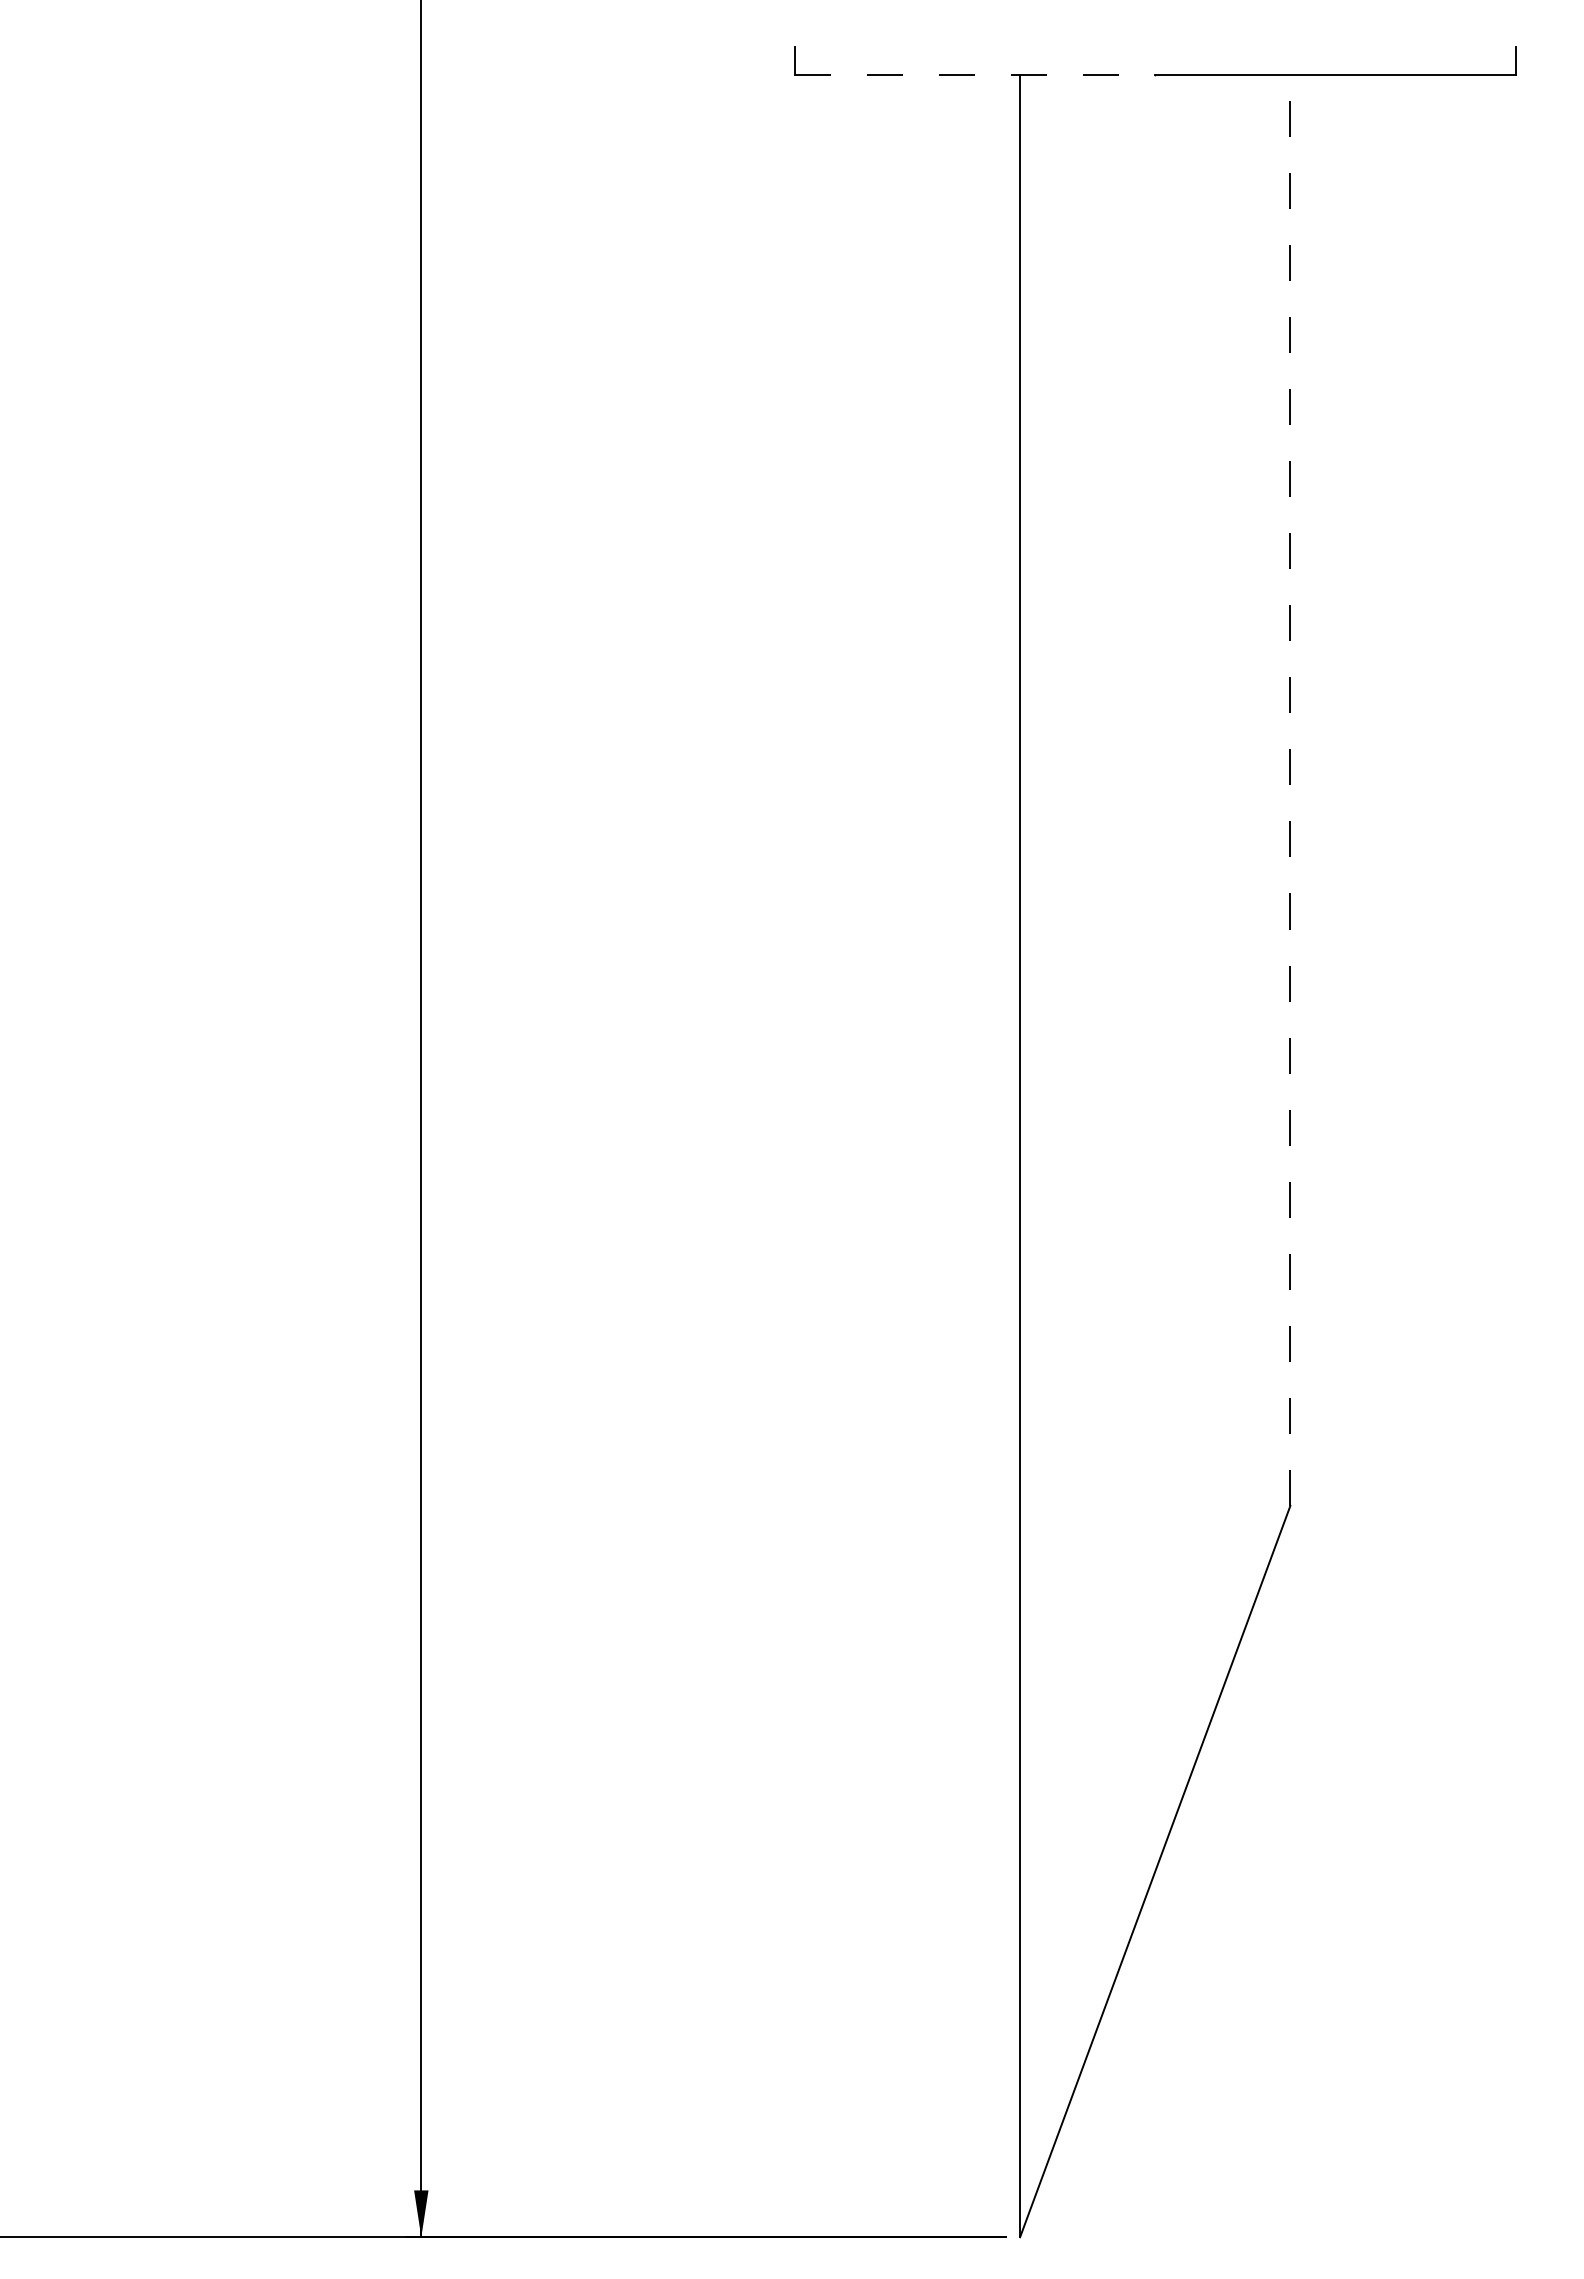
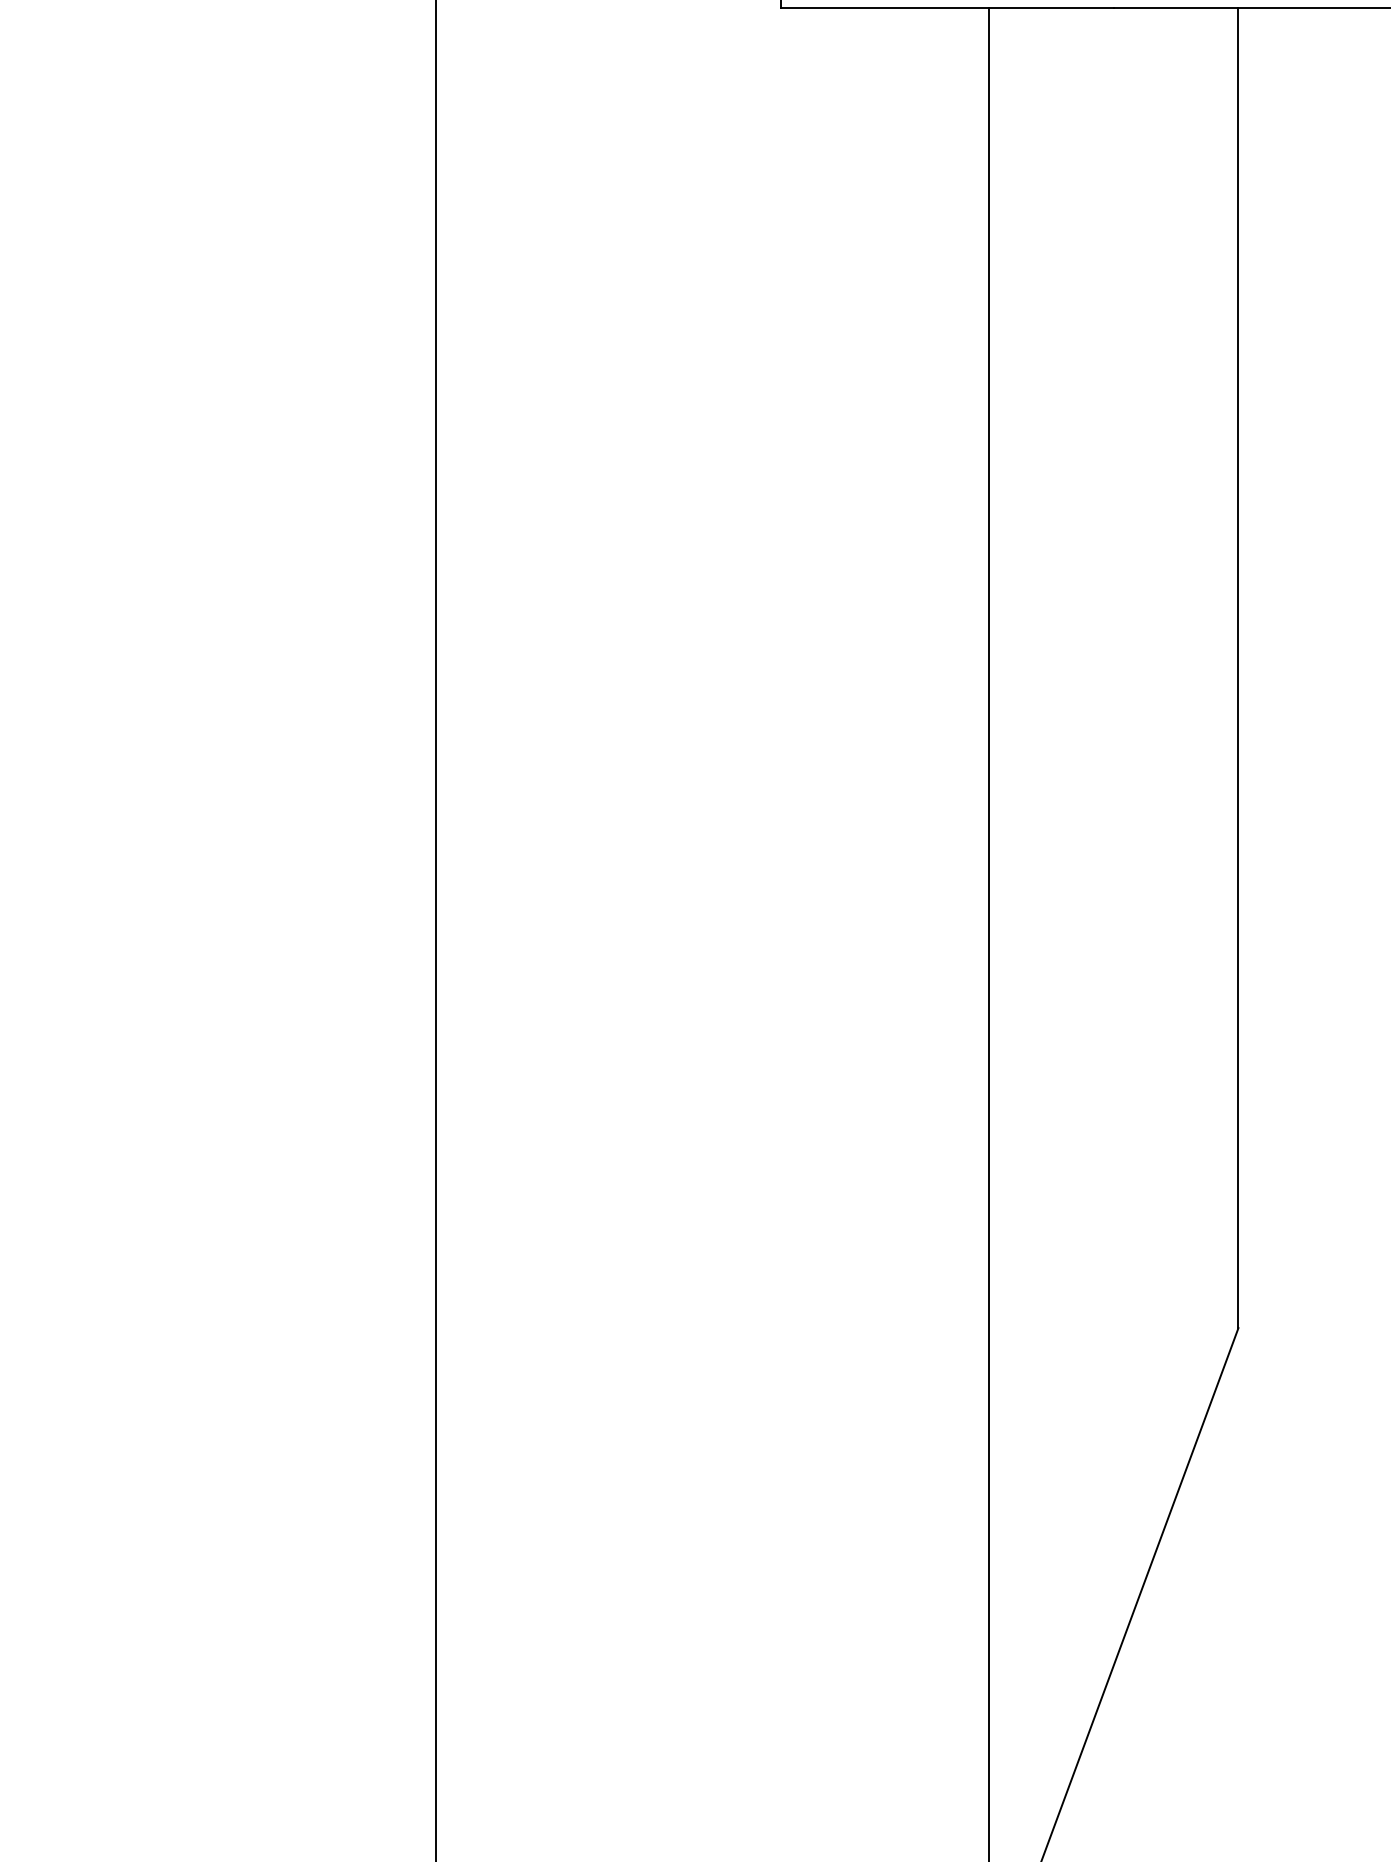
line: (975, 75) -> (947, 7), dashed -> solid
line: (1290, 790) -> (1238, 667), dashed -> solid

